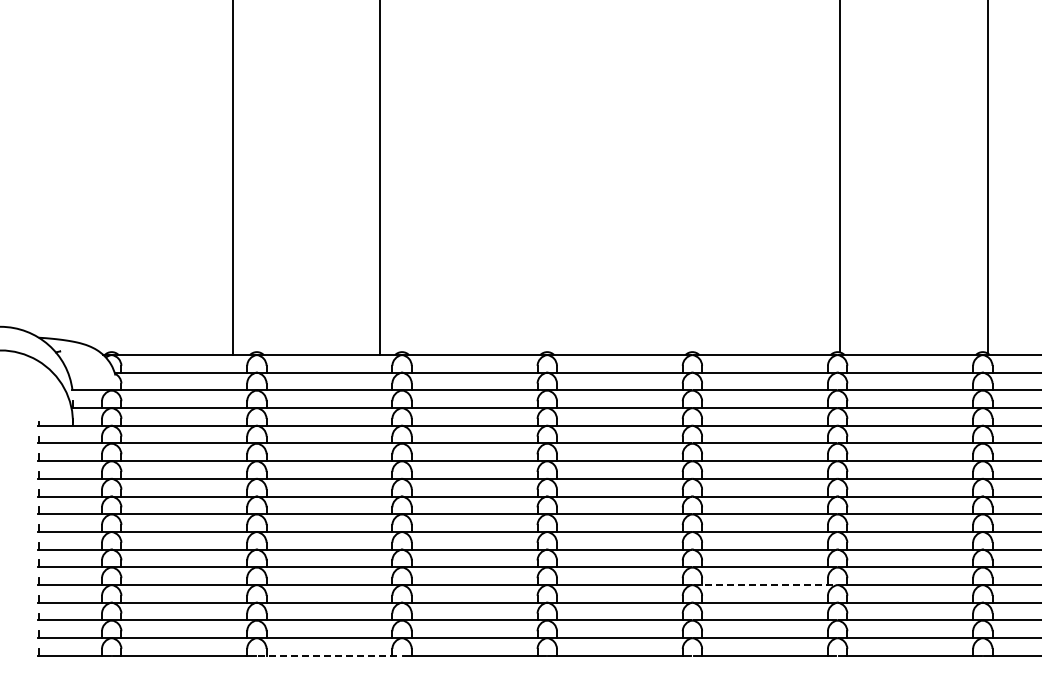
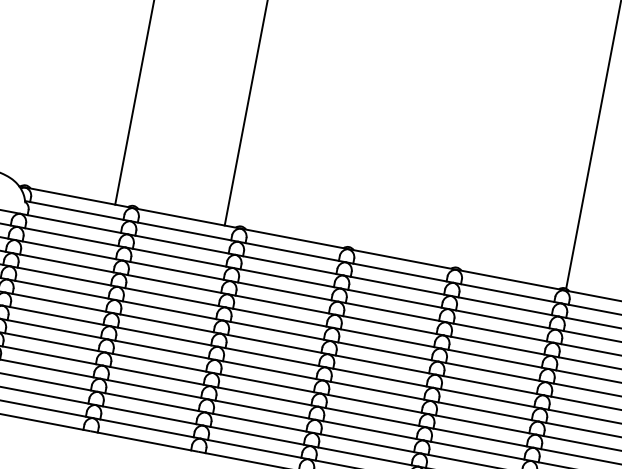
line: (765, 585) -> (477, 451), dashed -> solid
line: (329, 655) -> (144, 441), dashed -> solid

